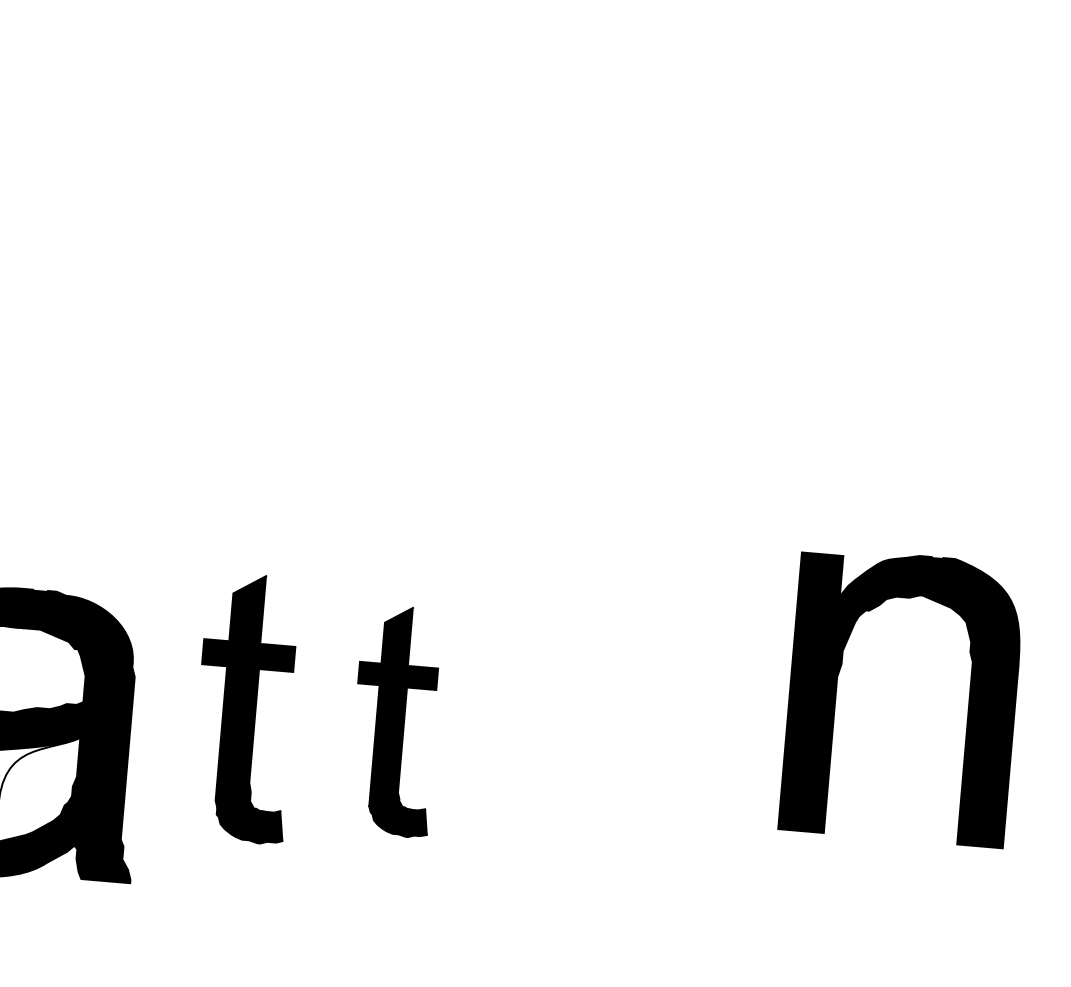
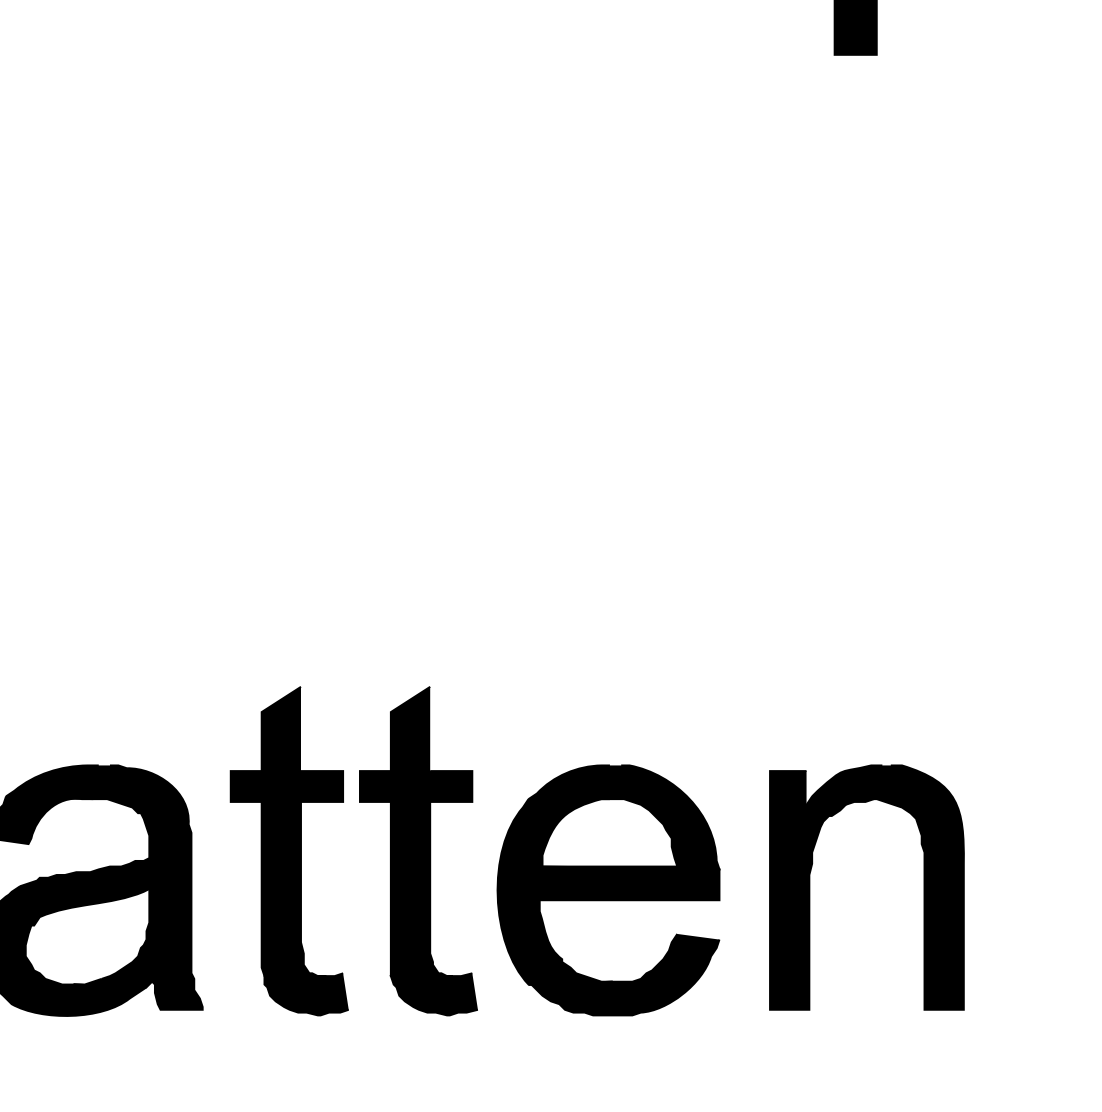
part: (837, 691) -> (810, 887), moved
part: (245, 708) -> (288, 851), size x1.43
part: (395, 721) -> (418, 851), size x1.67
part: (612, 785) -> (608, 890), added

